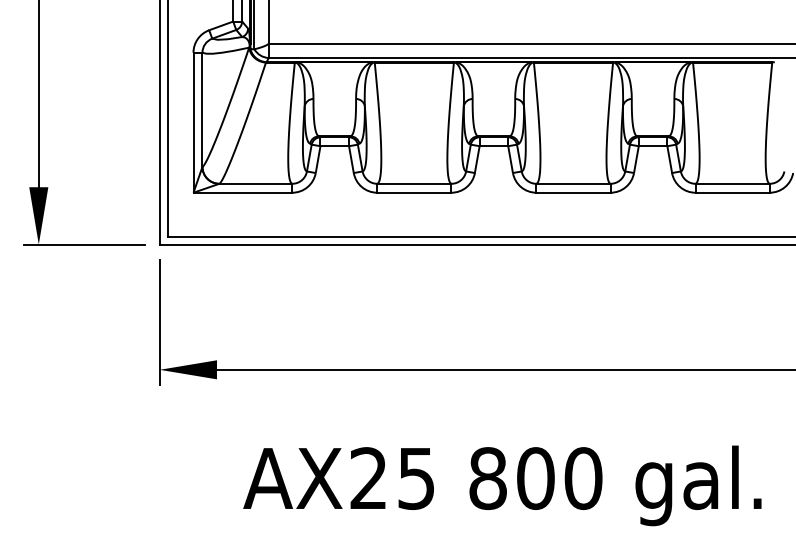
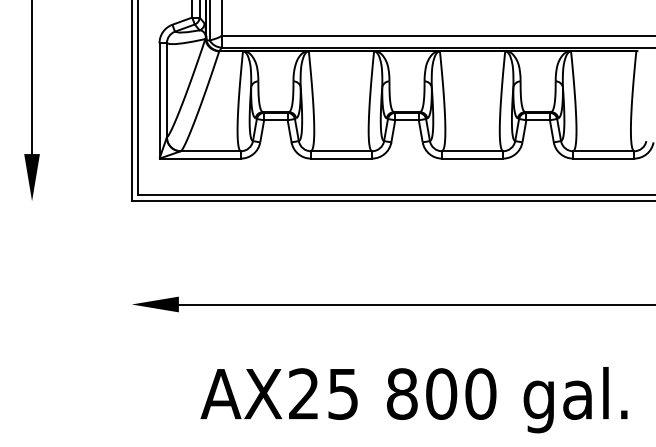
line: (84, 244) -> (69, 201), removed
line: (159, 321) -> (131, 264), removed

